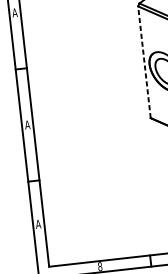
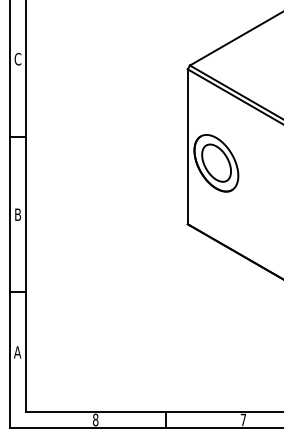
text: (14, 12) -> (17, 58), A -> C
line: (144, 62) -> (187, 146), dashed -> solid
text: (27, 124) -> (17, 214), A -> B

